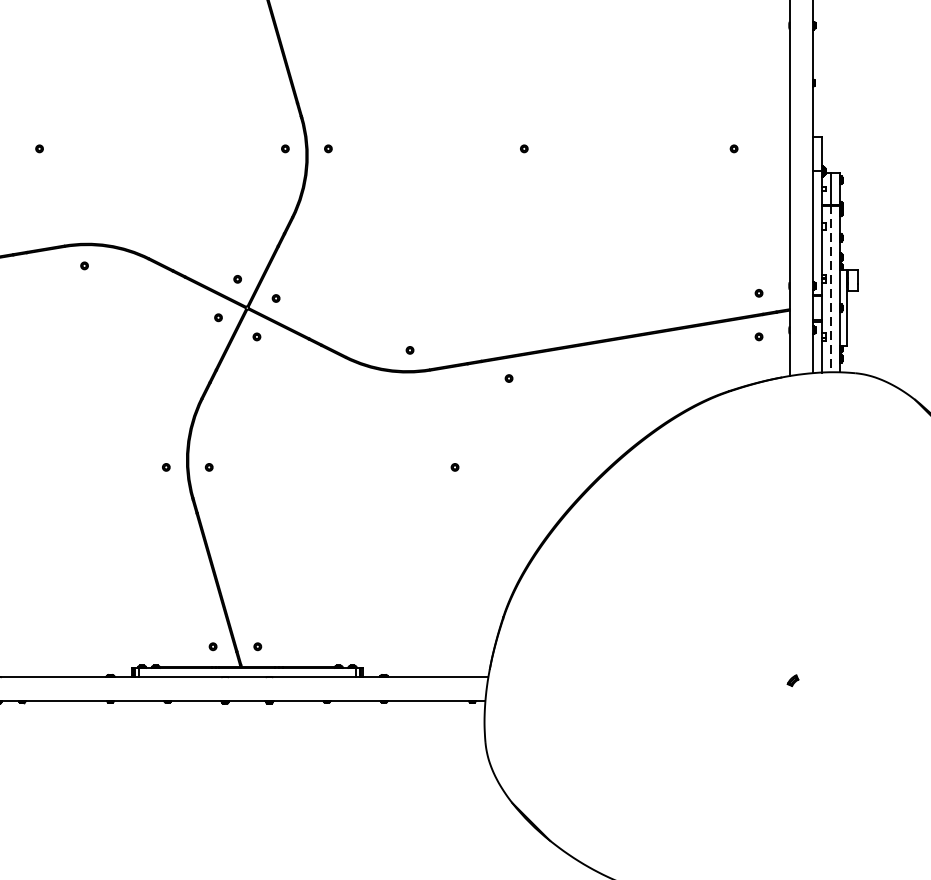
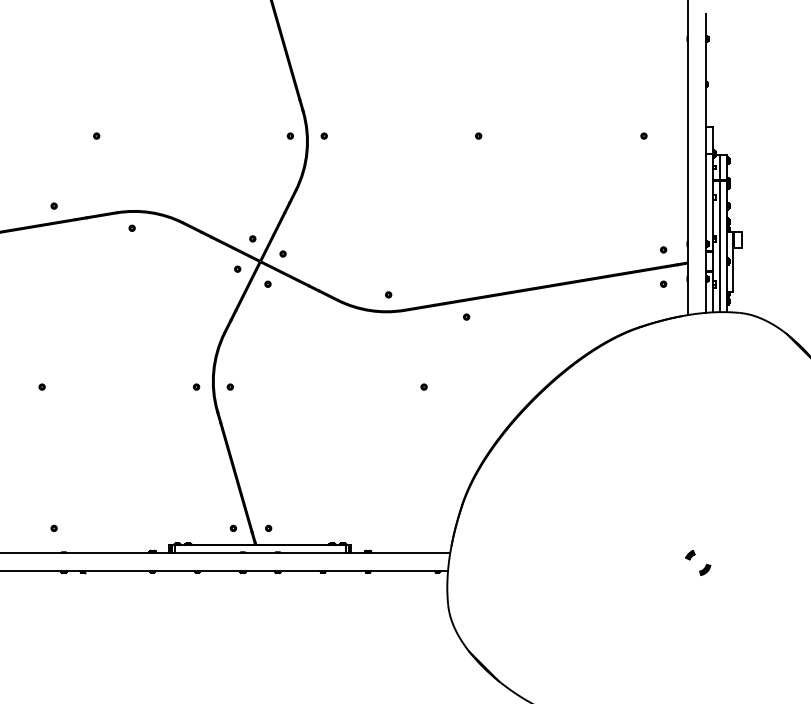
line: (831, 288) -> (720, 246), dashed -> solid
part: (812, 698) -> (705, 569), added

